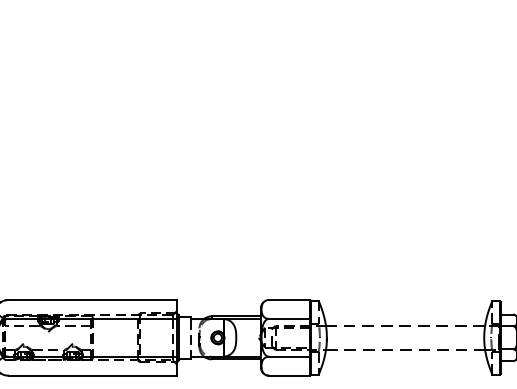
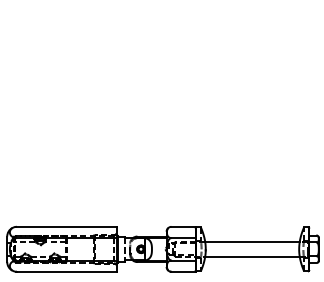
line: (403, 326) -> (251, 242), dashed -> solid
line: (405, 349) -> (252, 256), dashed -> solid

